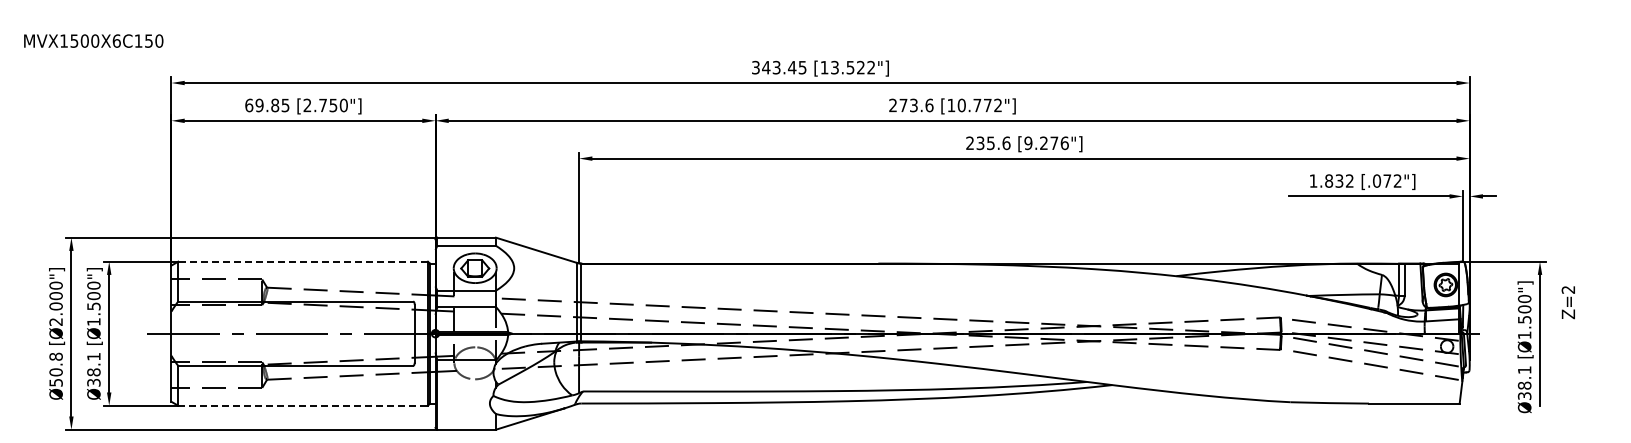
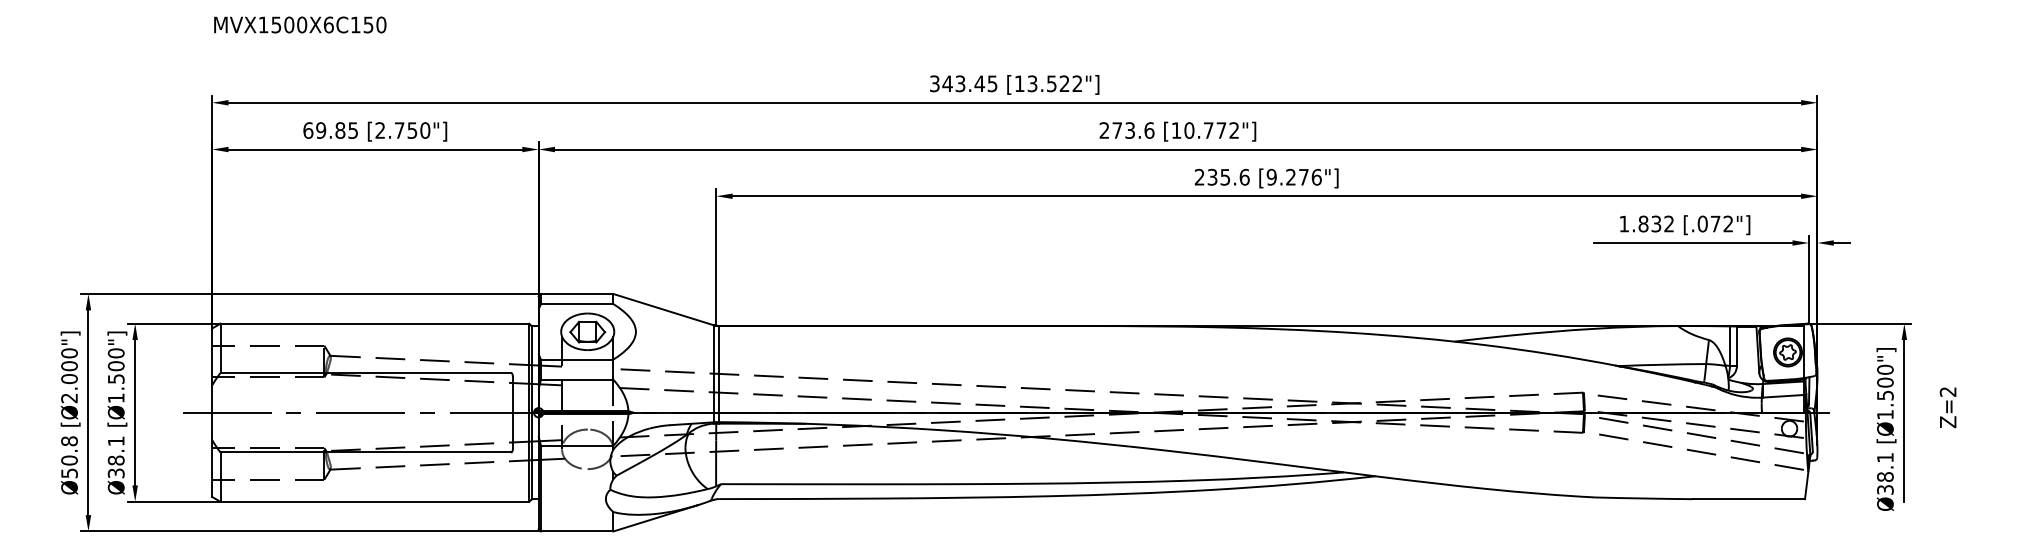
text: (93, 40) -> (299, 24), moved
line: (303, 261) -> (375, 323), dashed -> solid
text: (1567, 302) -> (1947, 407), moved
line: (303, 405) -> (375, 501), dashed -> solid

